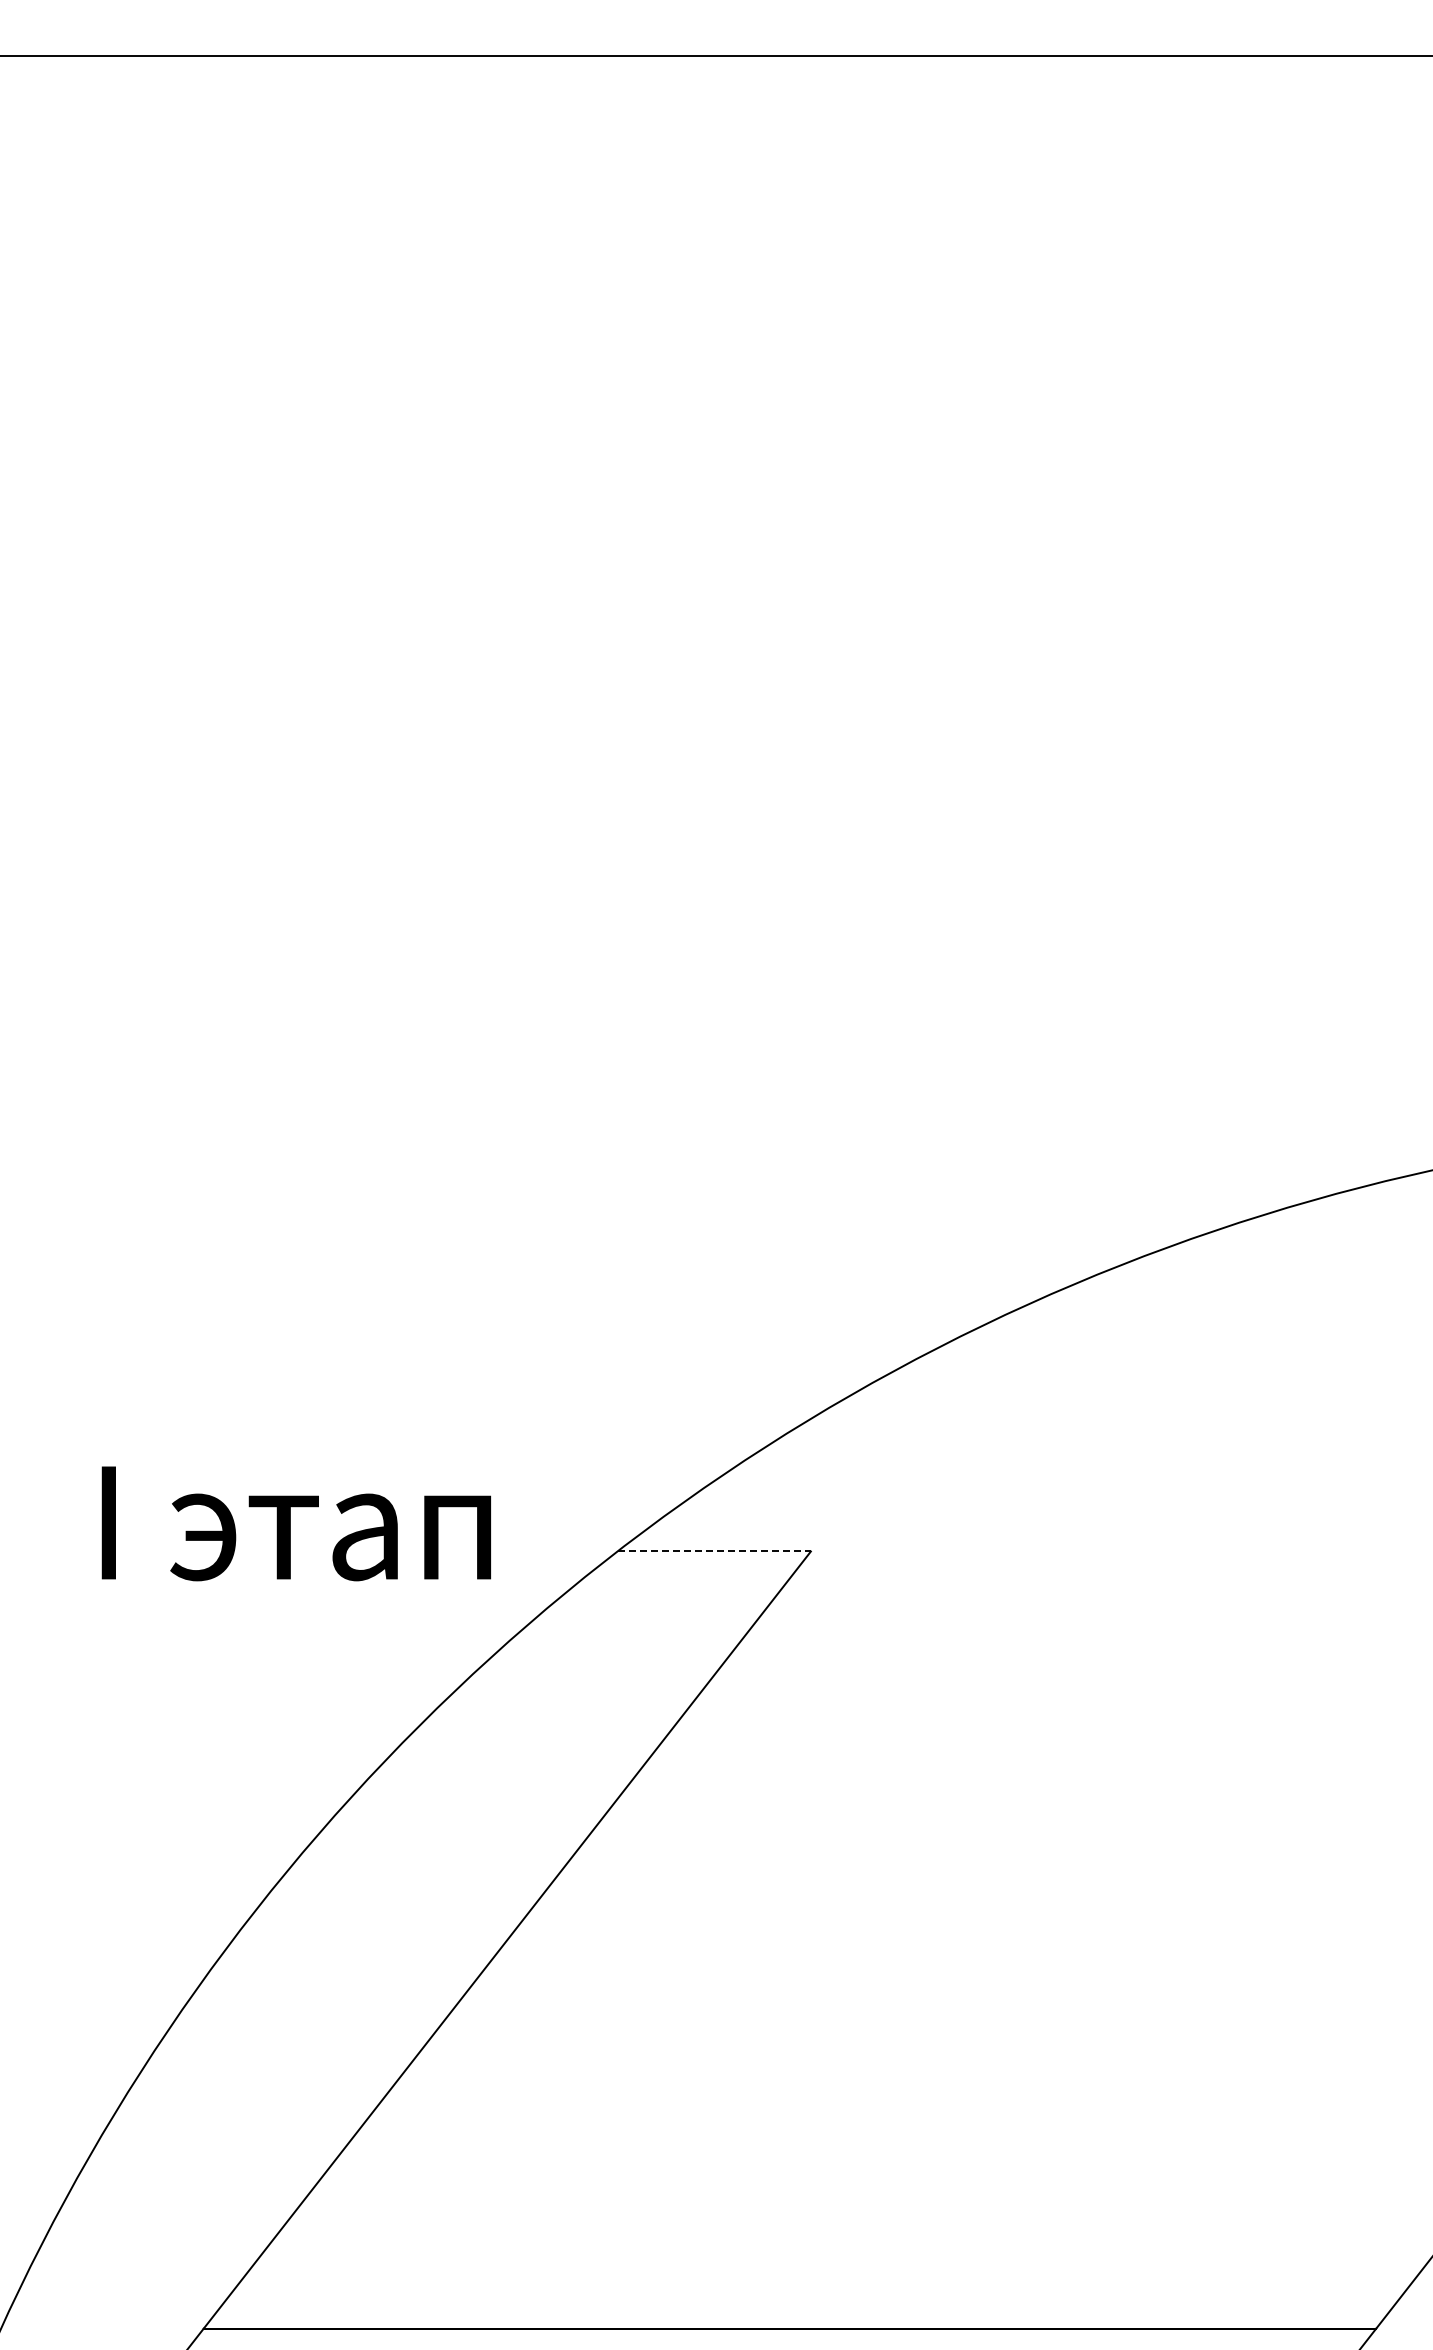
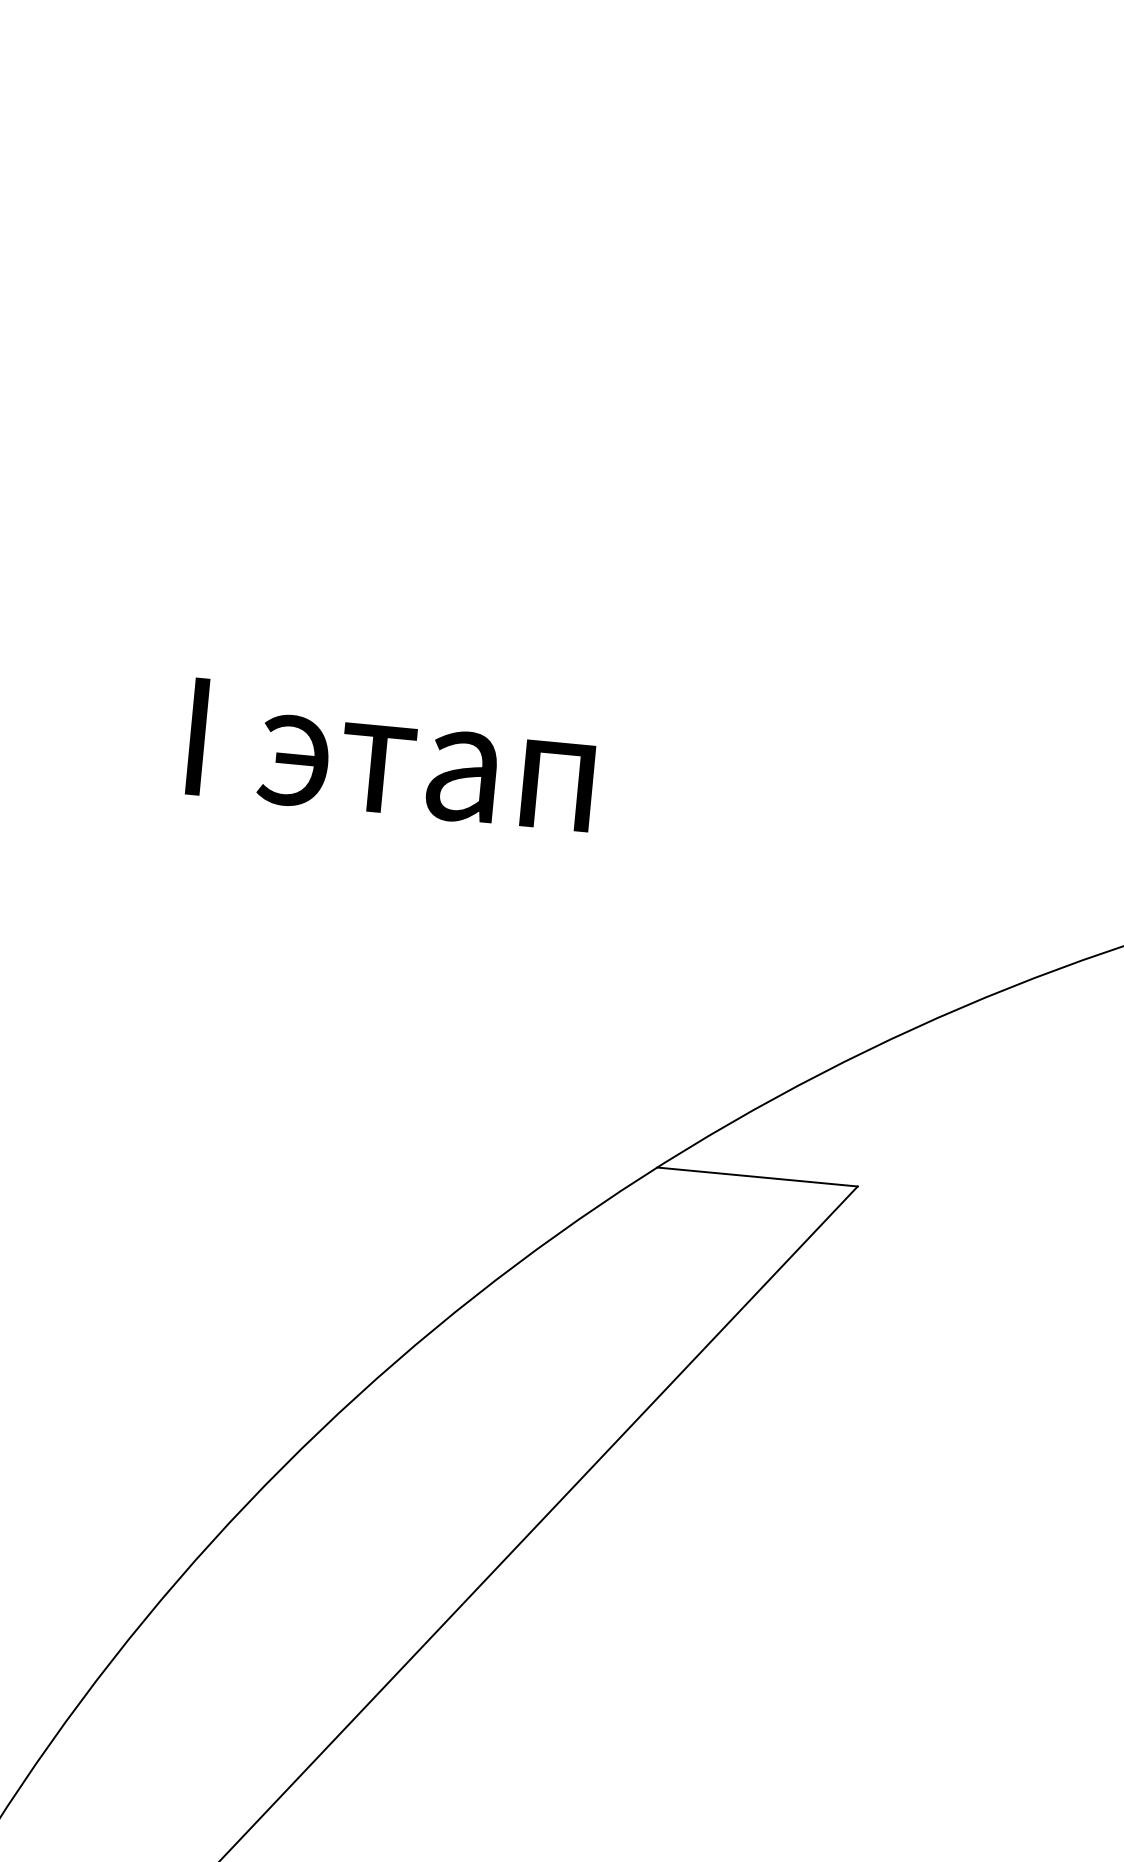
text: (295, 1523) -> (390, 755), moved
line: (714, 1551) -> (757, 1177), dashed -> solid

